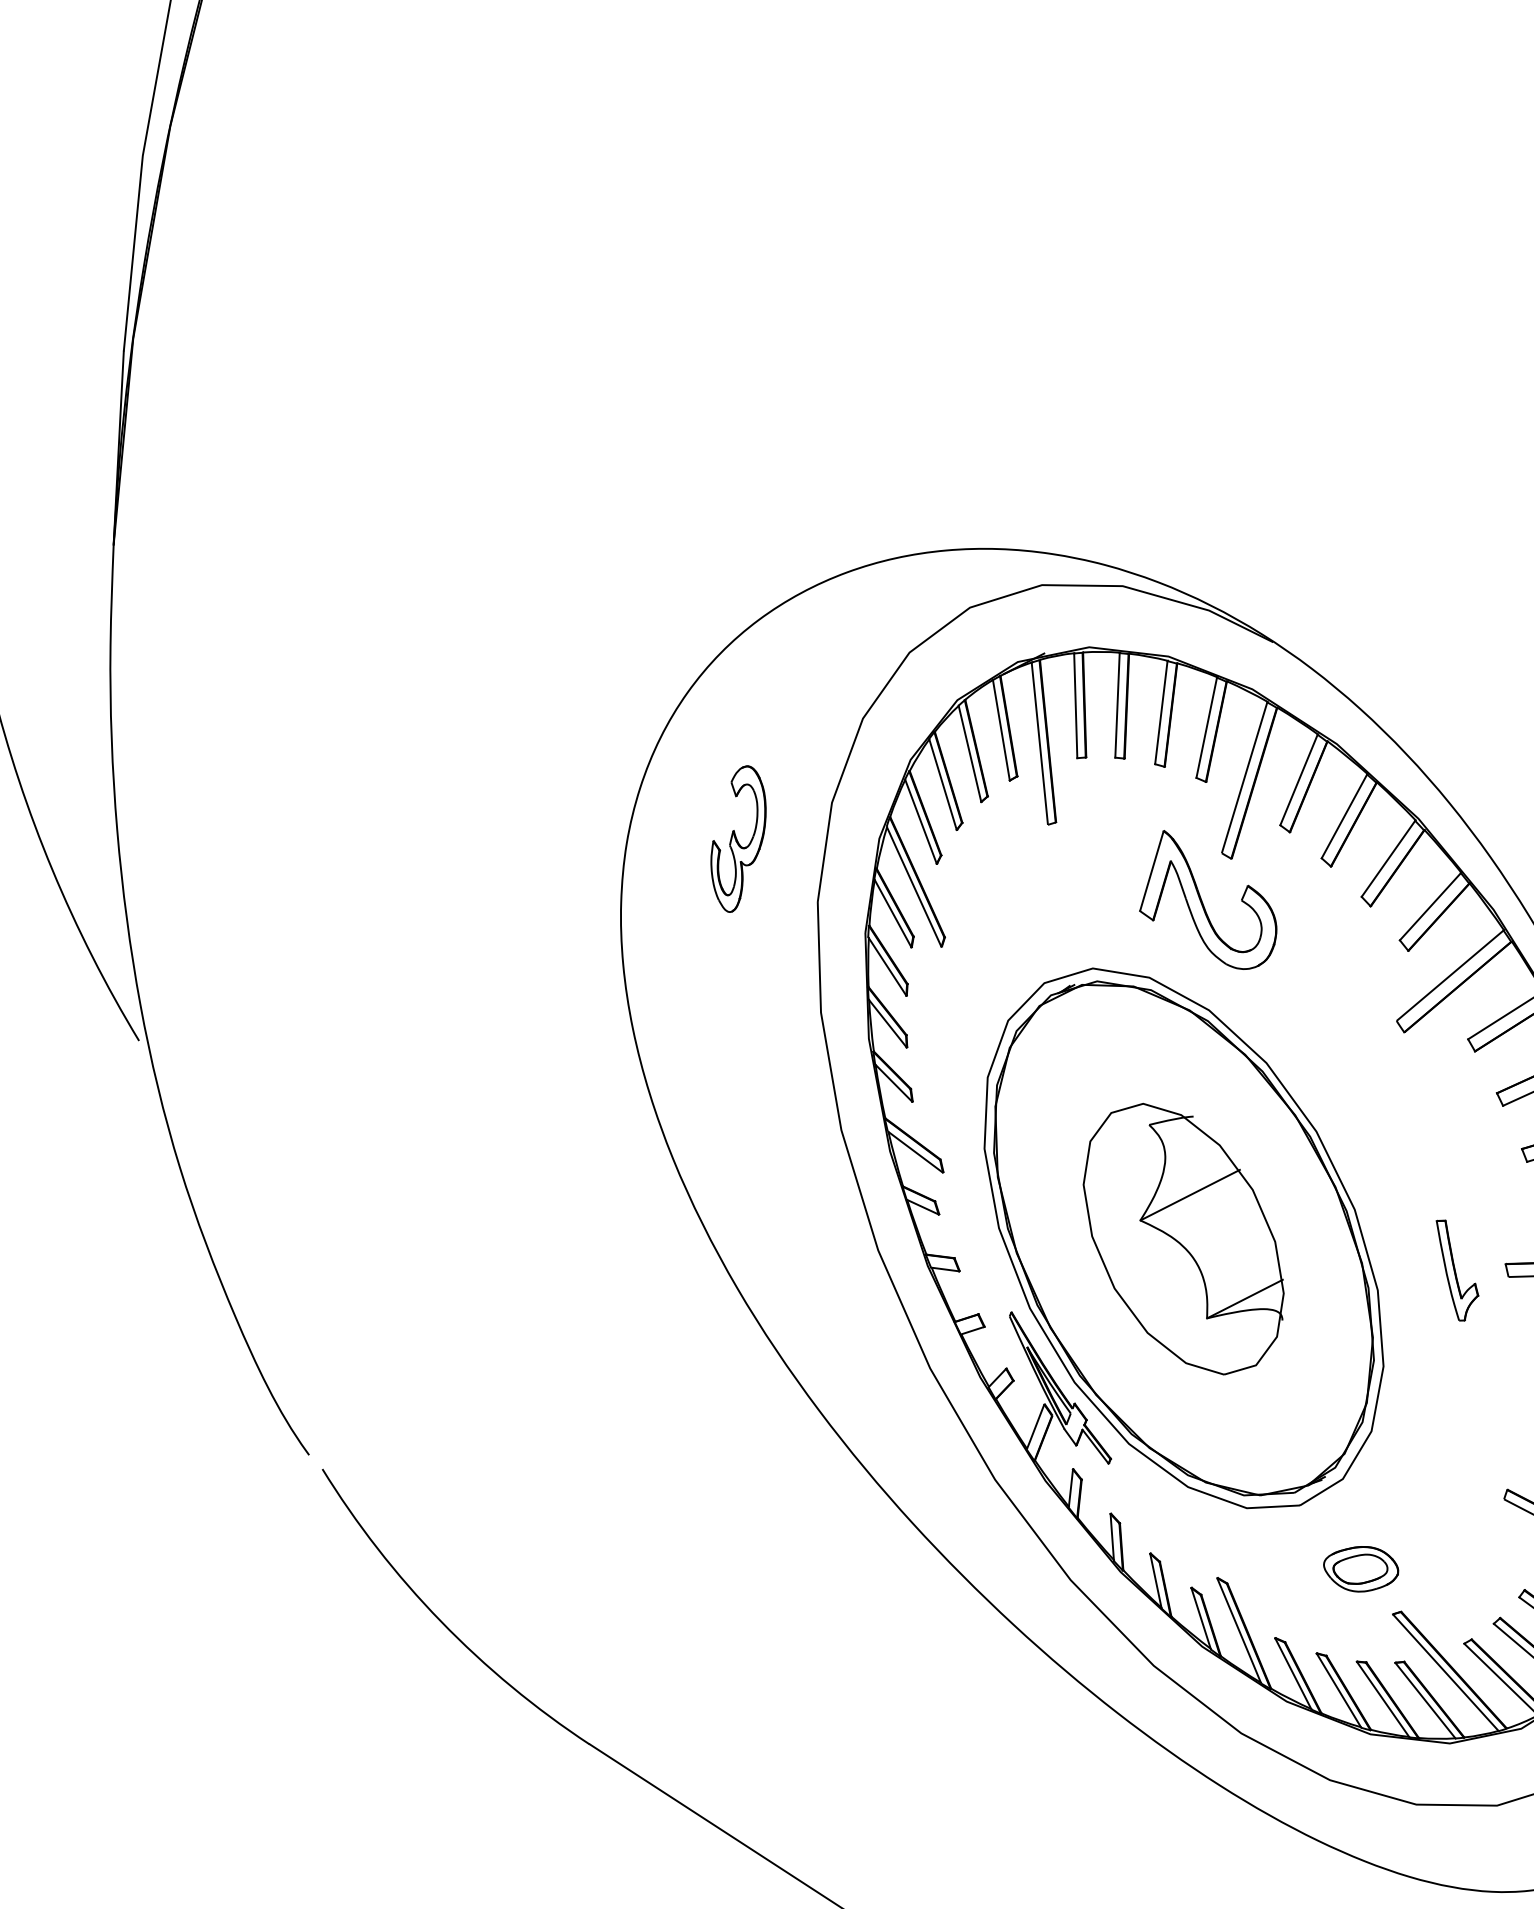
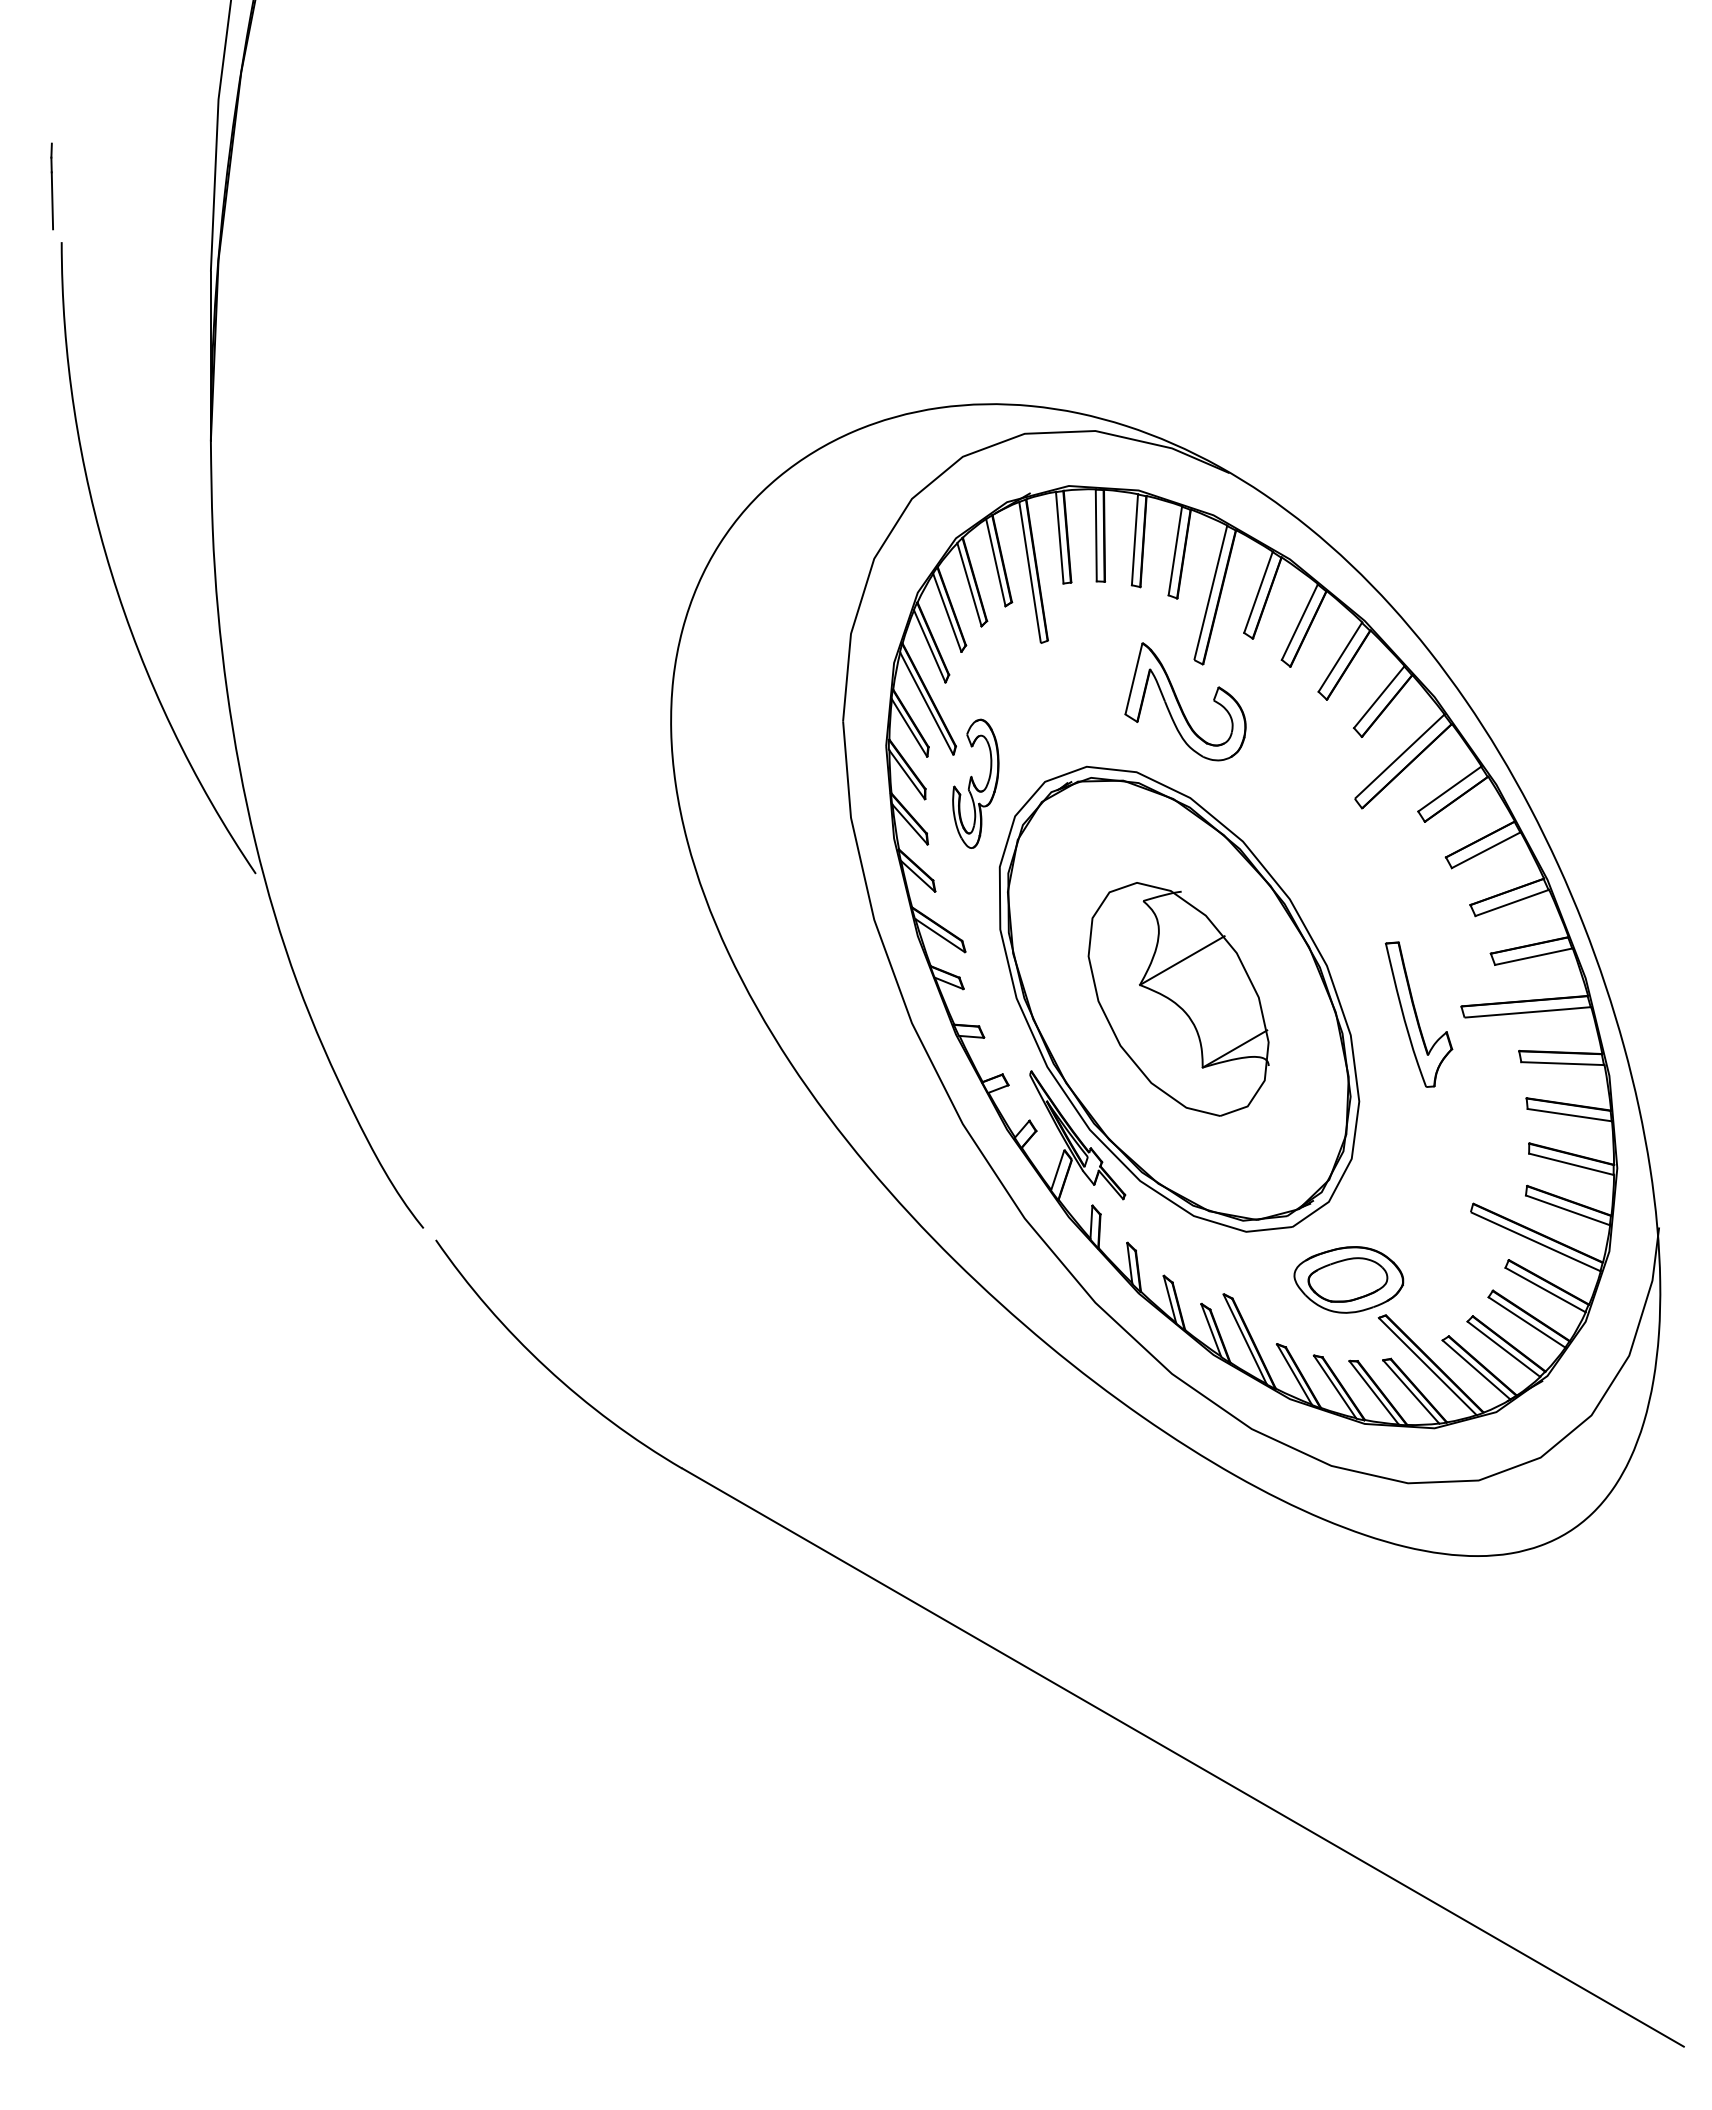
part: (738, 838) -> (975, 783), moved
part: (1456, 1270) -> (1418, 1014), size x1.67
part: (1360, 1568) -> (1348, 1279), size x1.67

